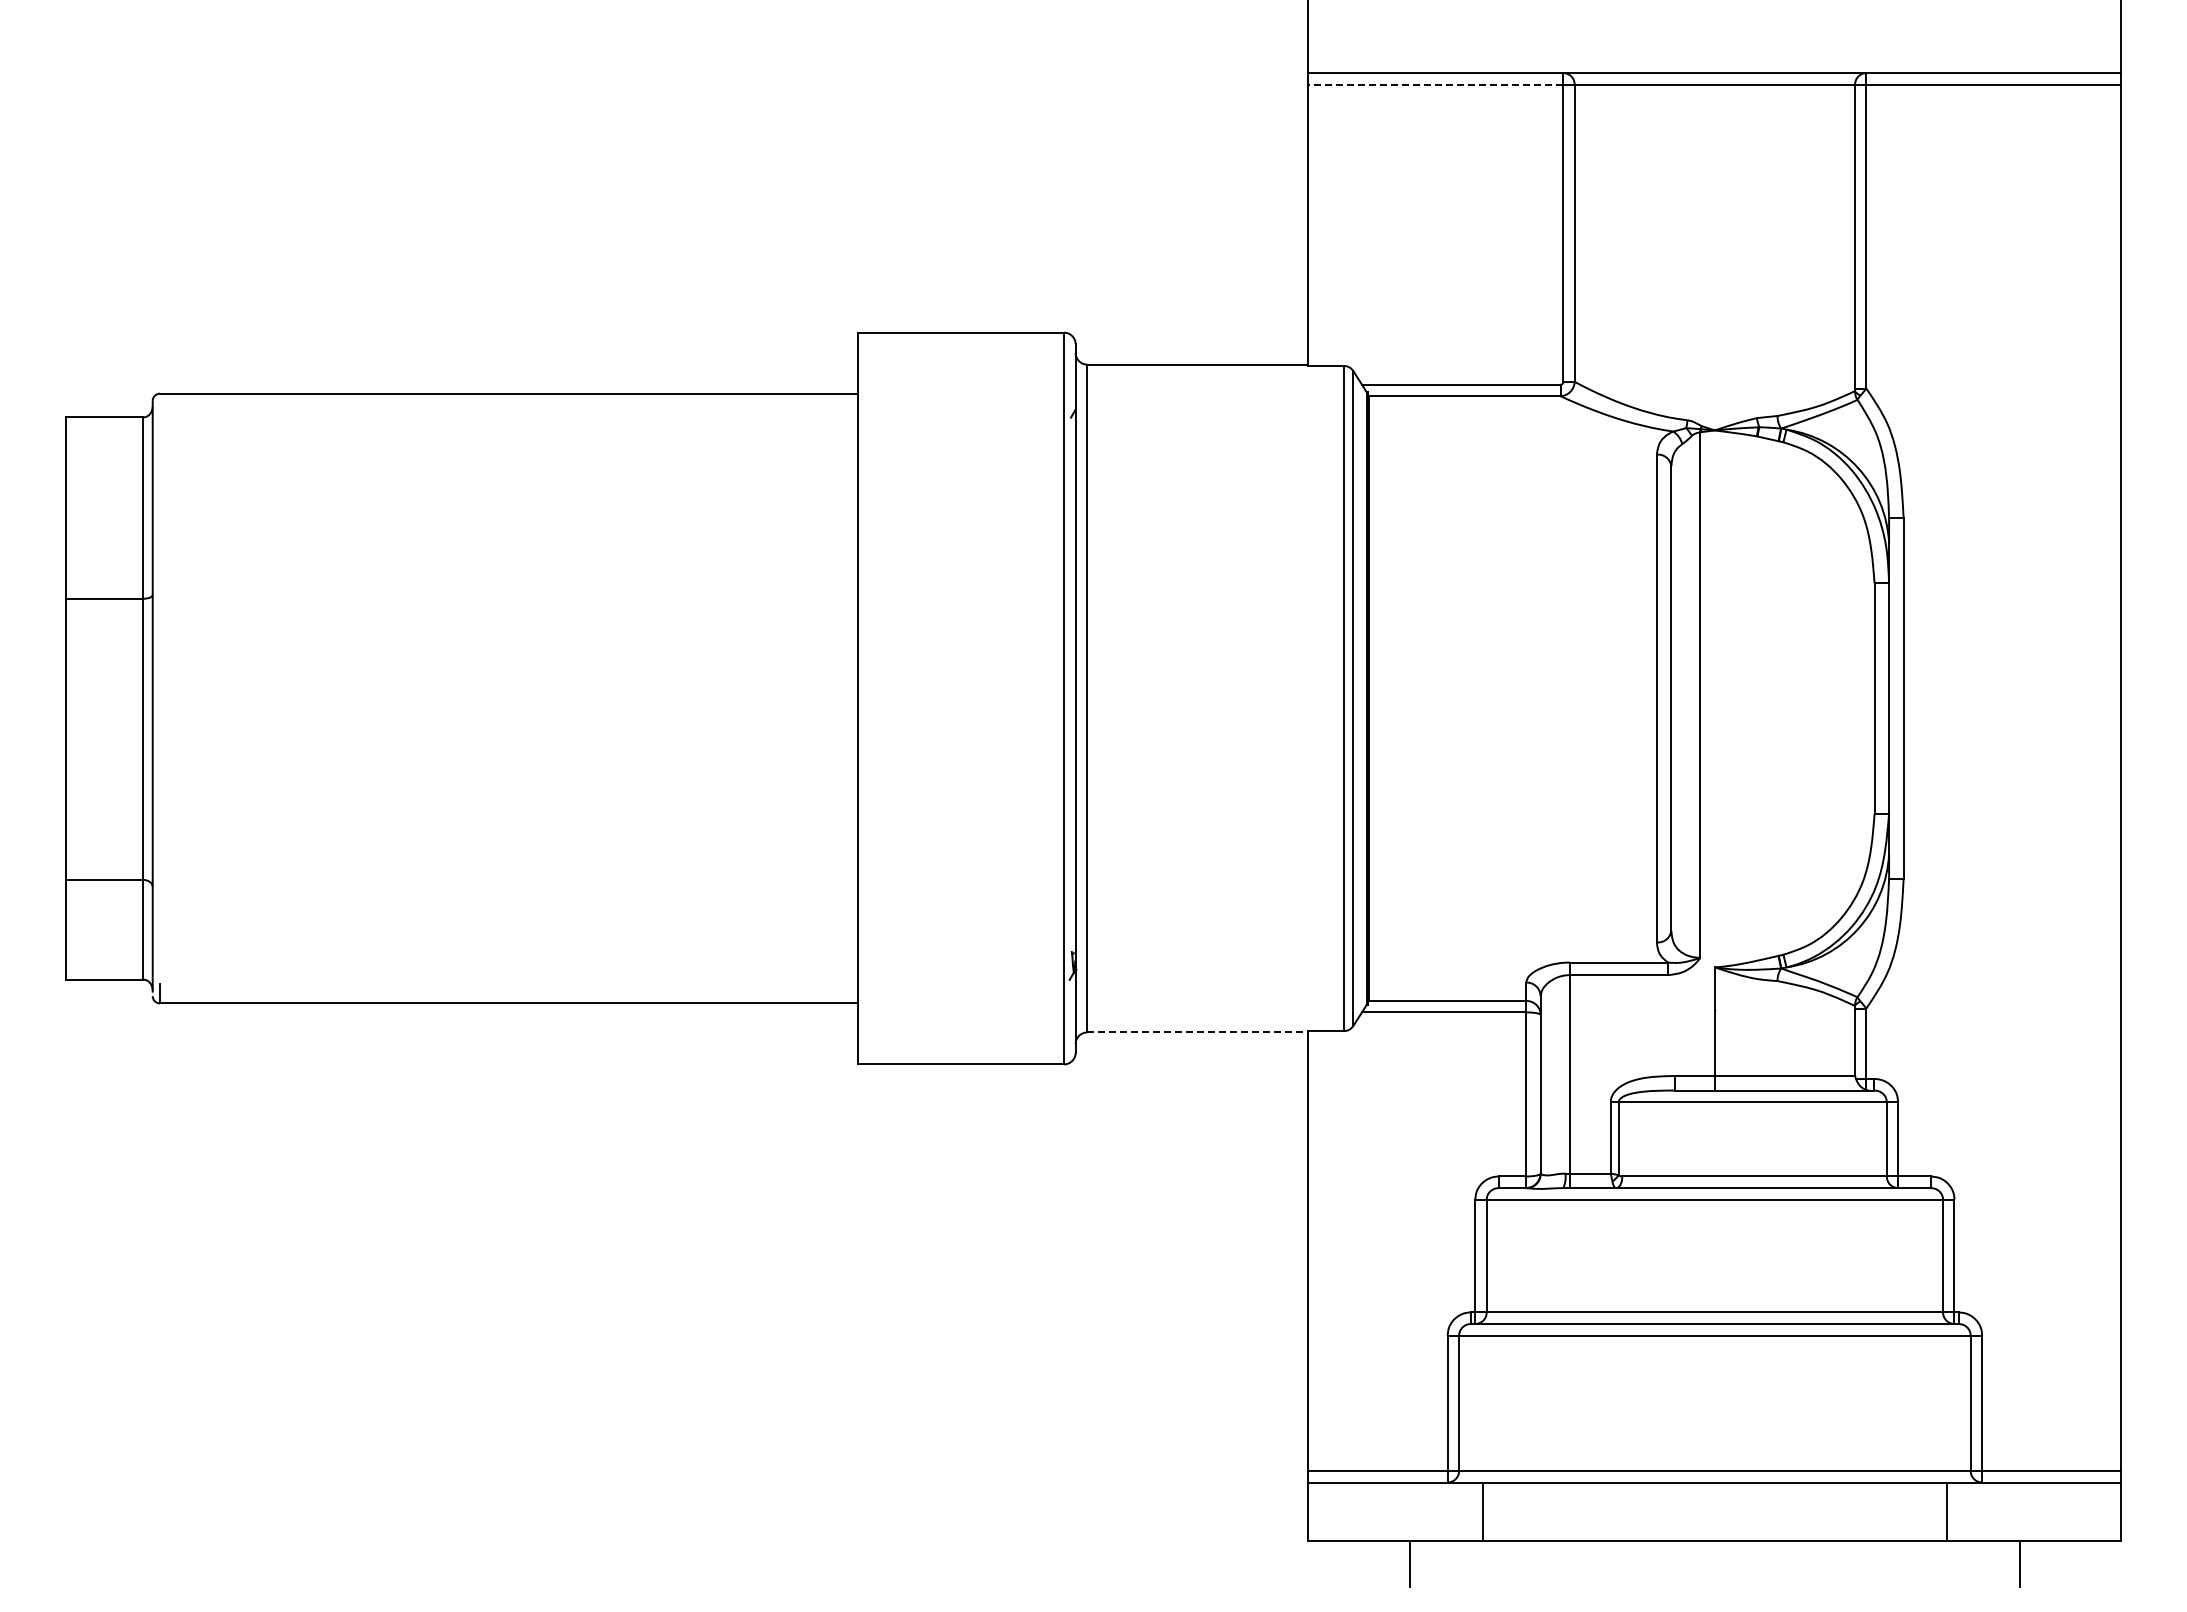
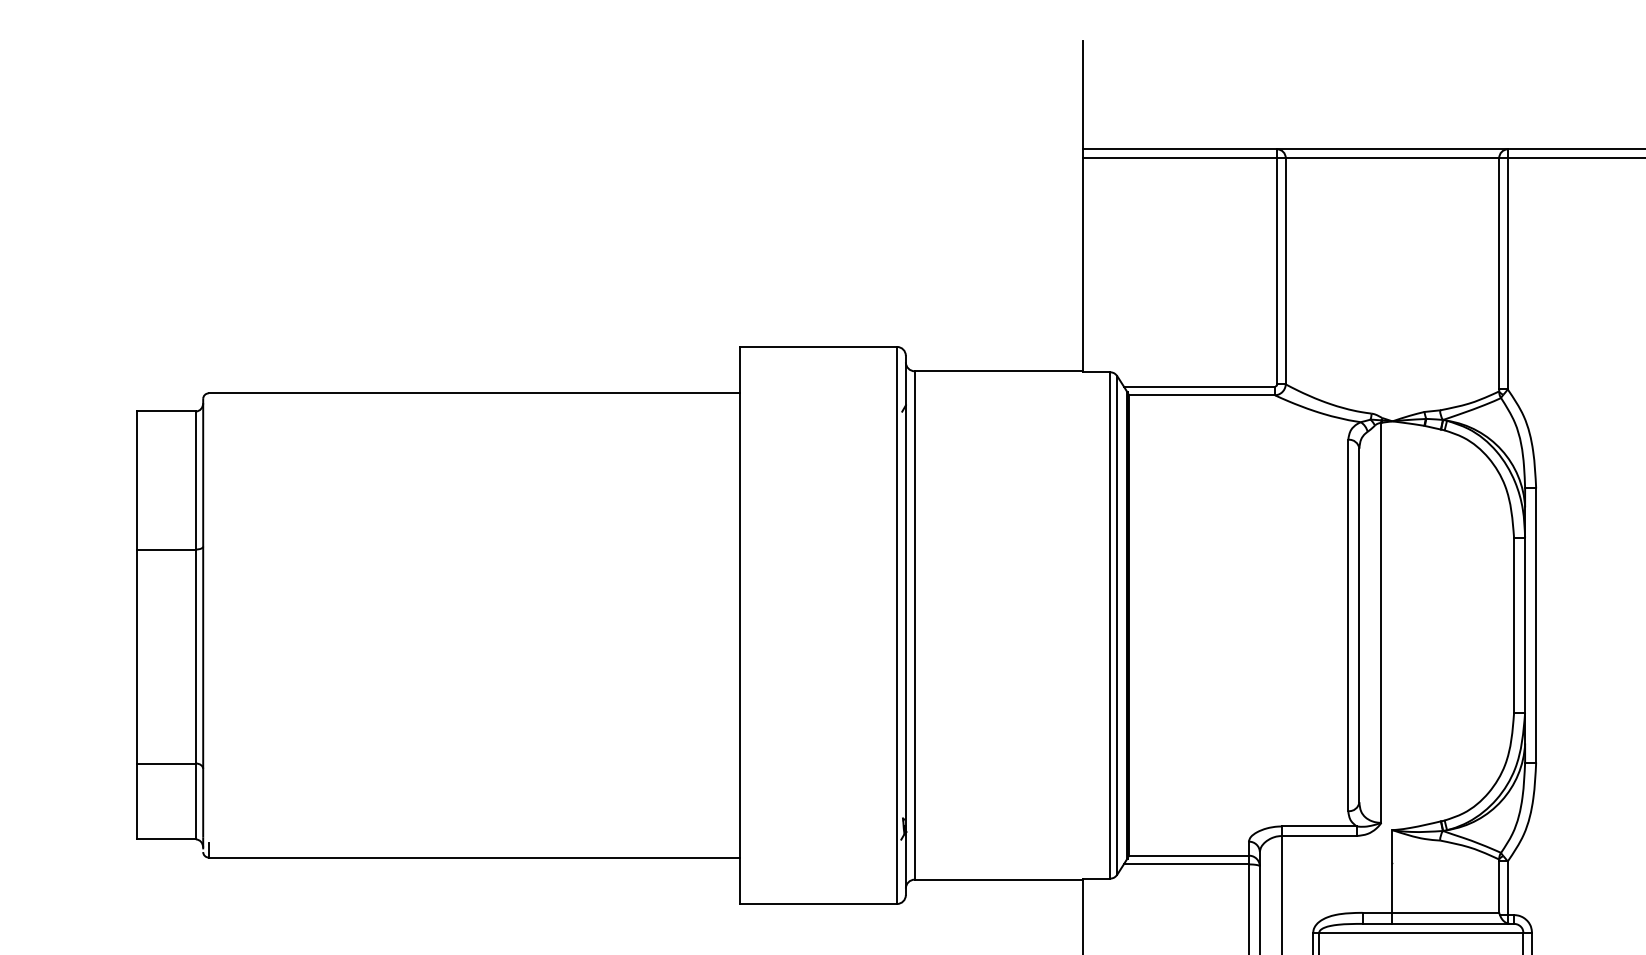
line: (1435, 84) -> (1179, 157), dashed -> solid
line: (1197, 1032) -> (998, 879), dashed -> solid

